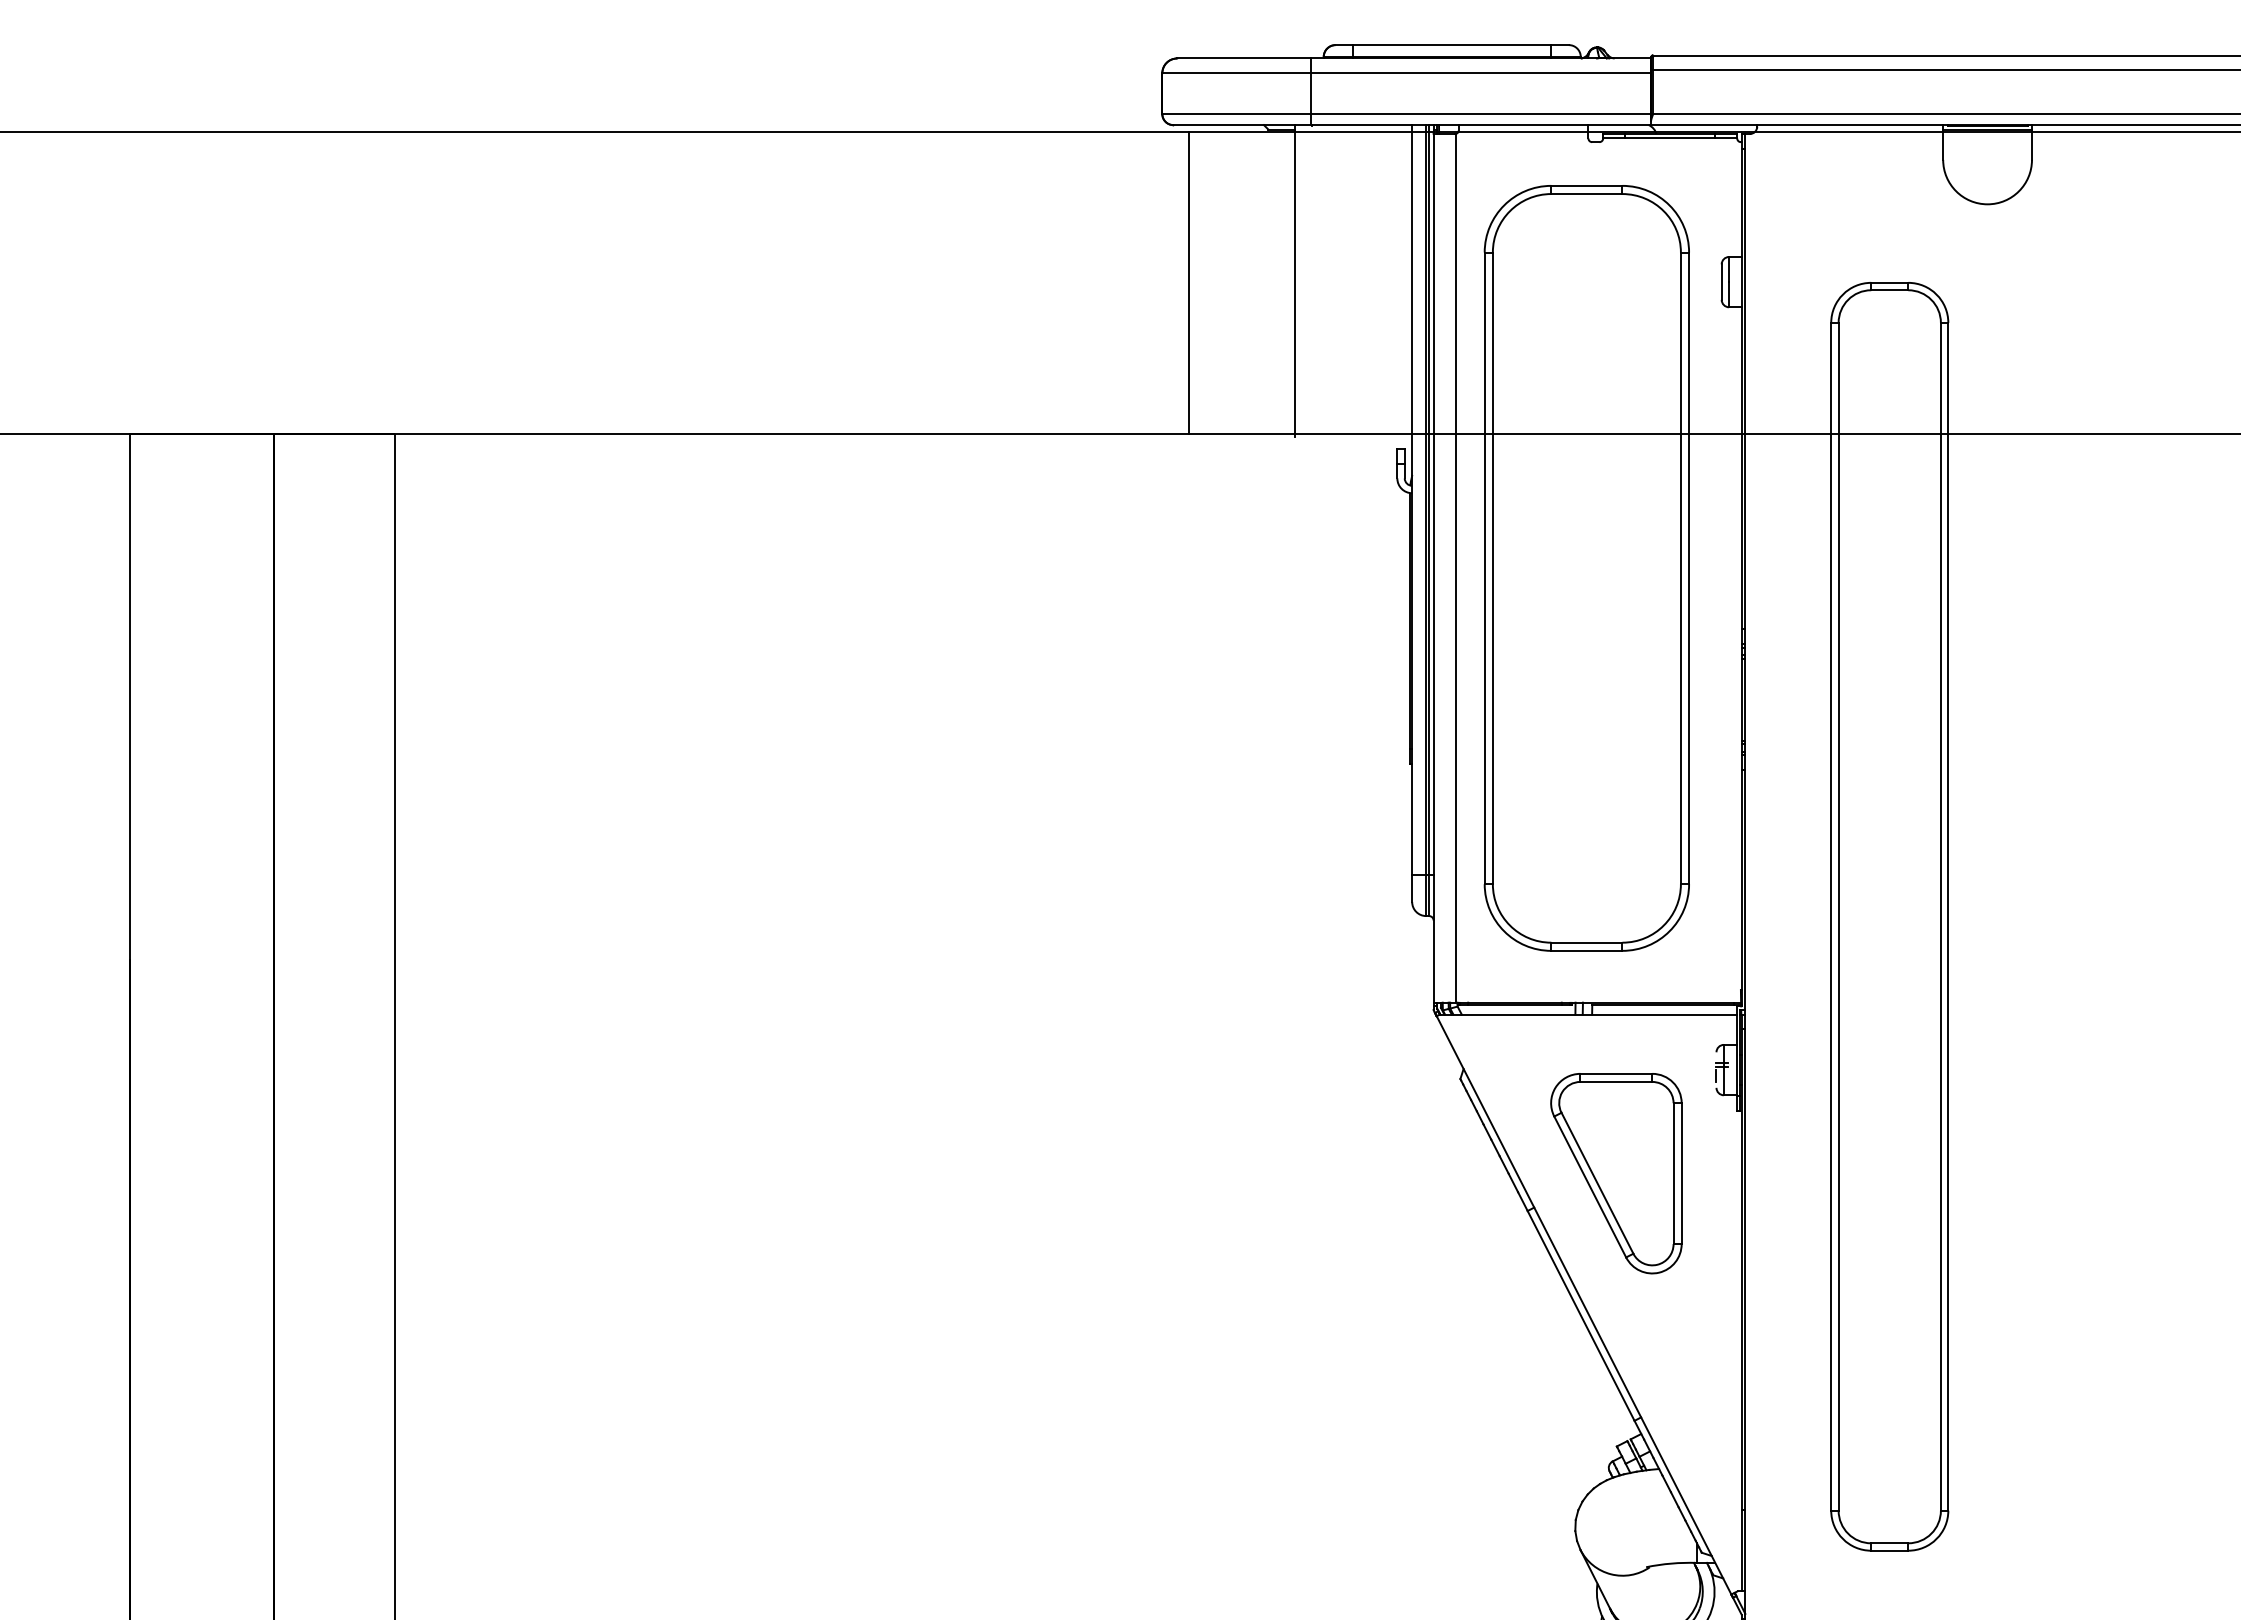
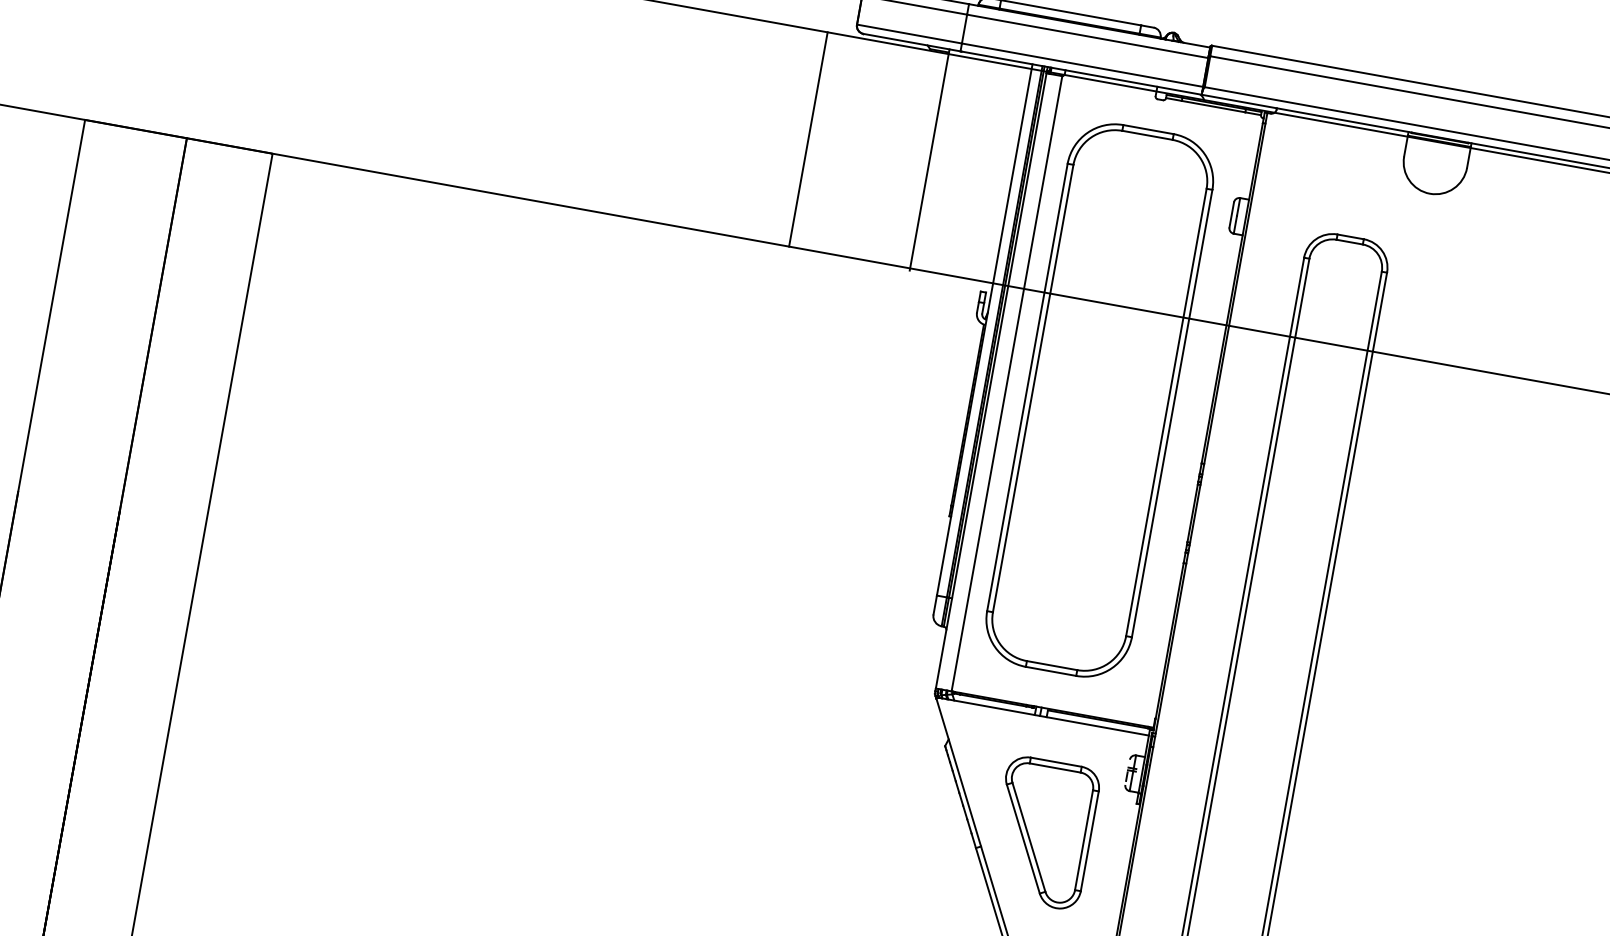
line: (1189, 282) -> (808, 139), moved

